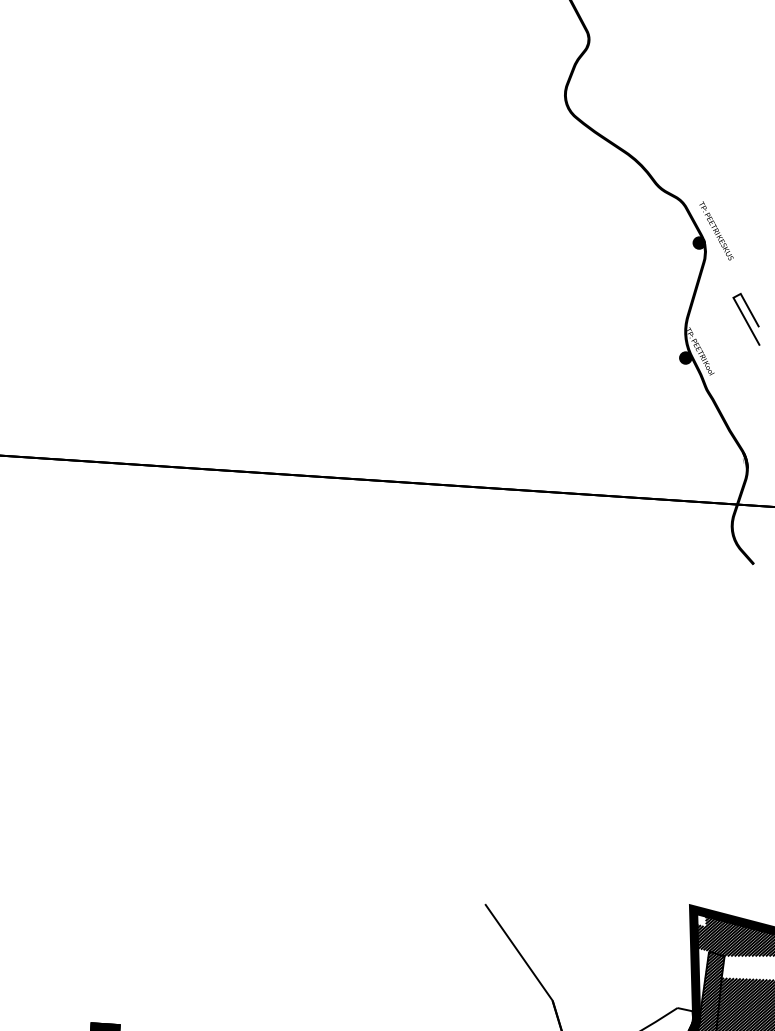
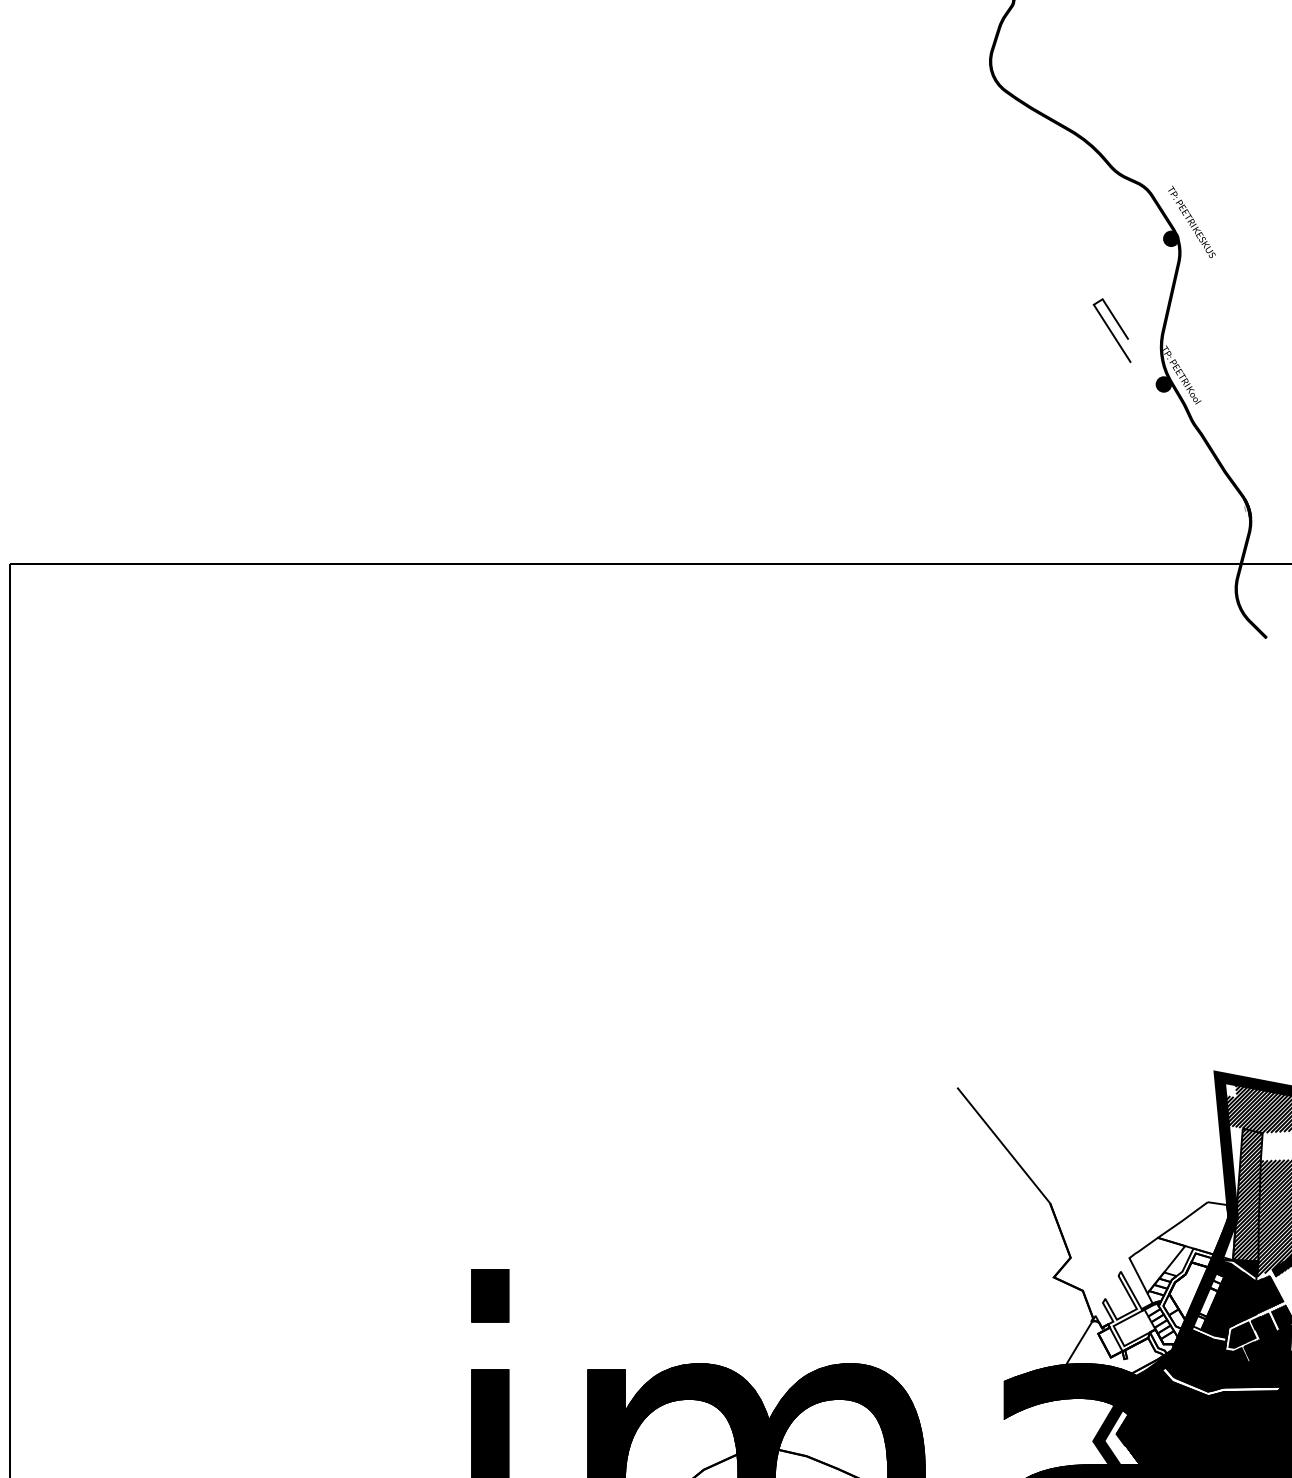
curve: (746, 319) -> (1111, 330), moved

